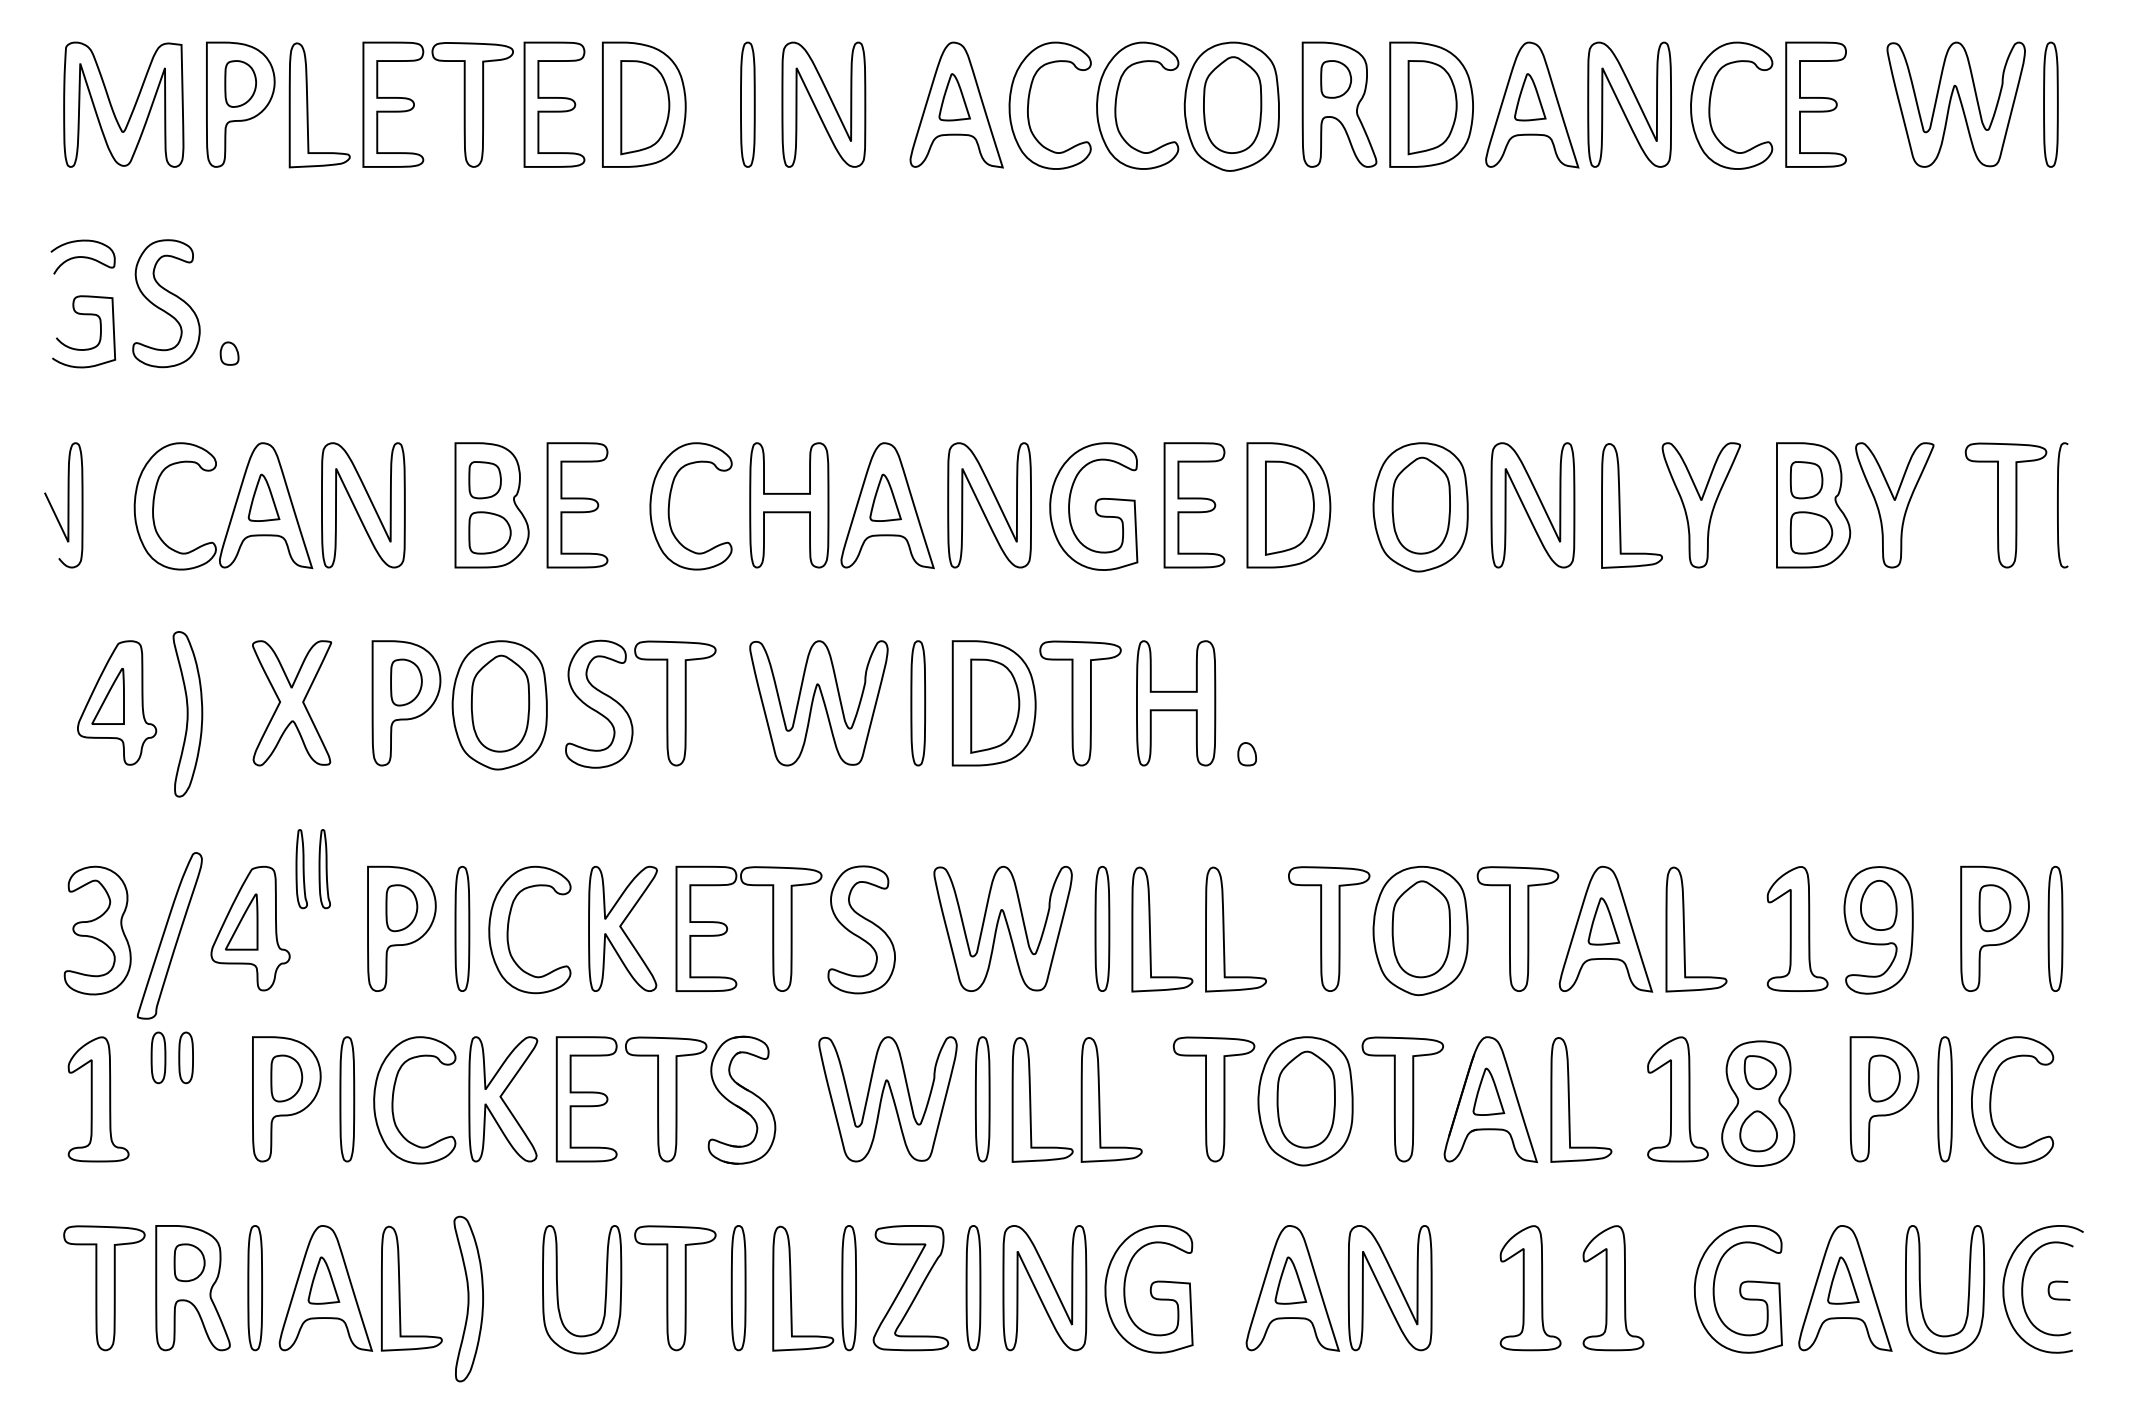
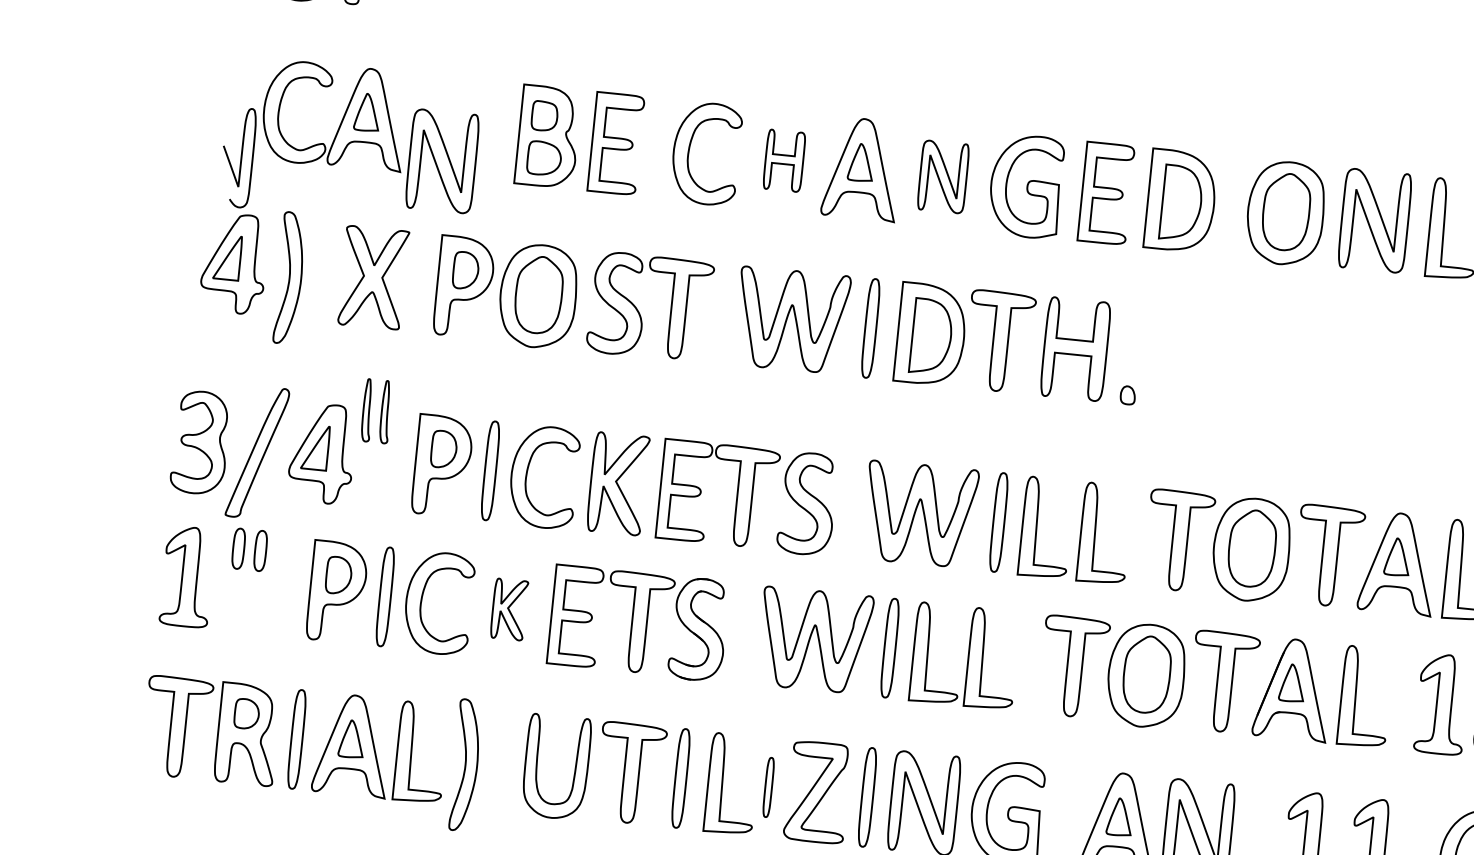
curve: (67, 505) -> (240, 157), moved
part: (363, 505) -> (442, 161), moved
part: (789, 505) -> (784, 160), size x0.6
part: (989, 505) -> (943, 177), size x0.7
part: (503, 1099) -> (509, 609), size x0.6
part: (848, 1288) -> (768, 787), size x0.6

